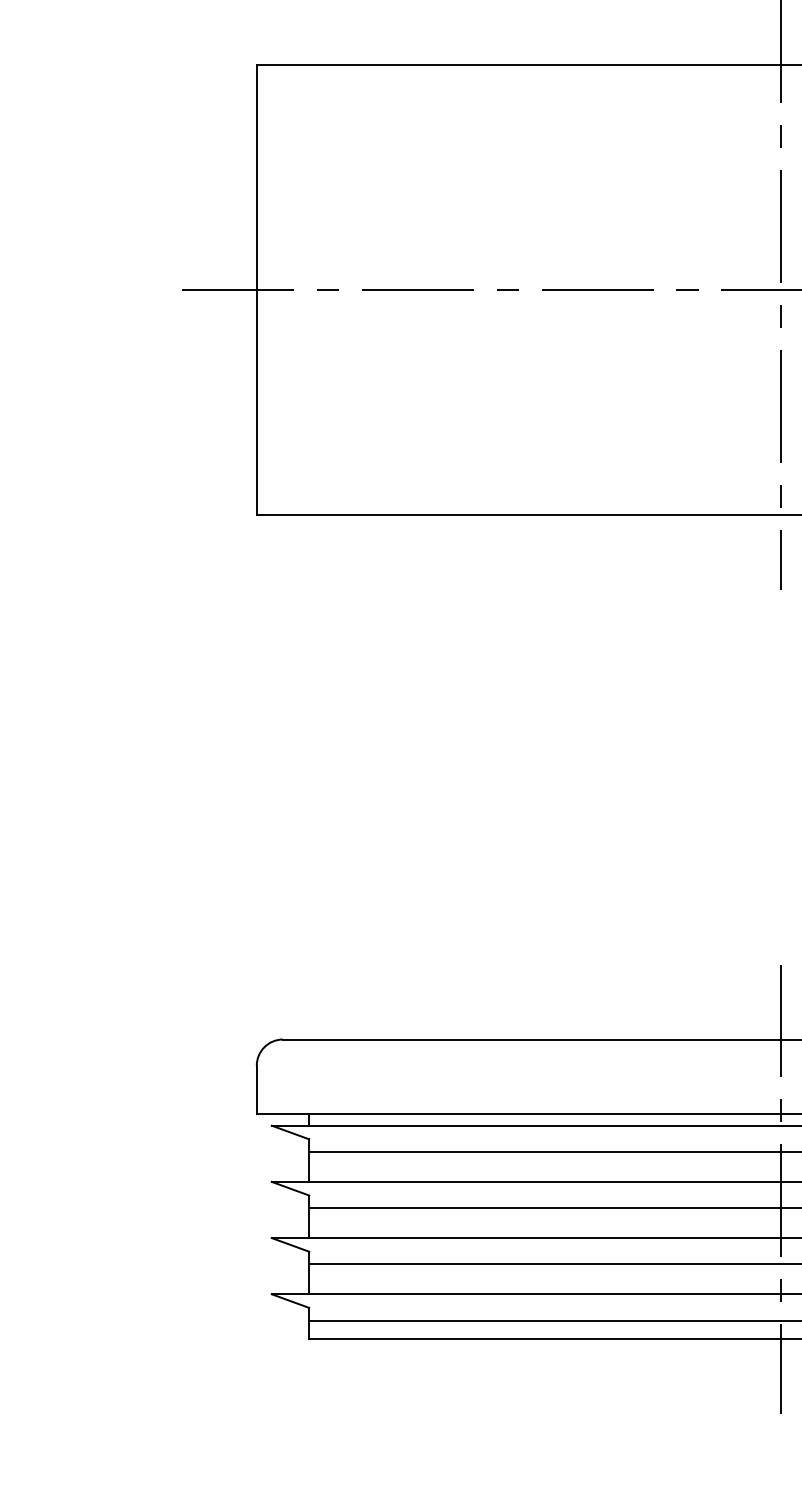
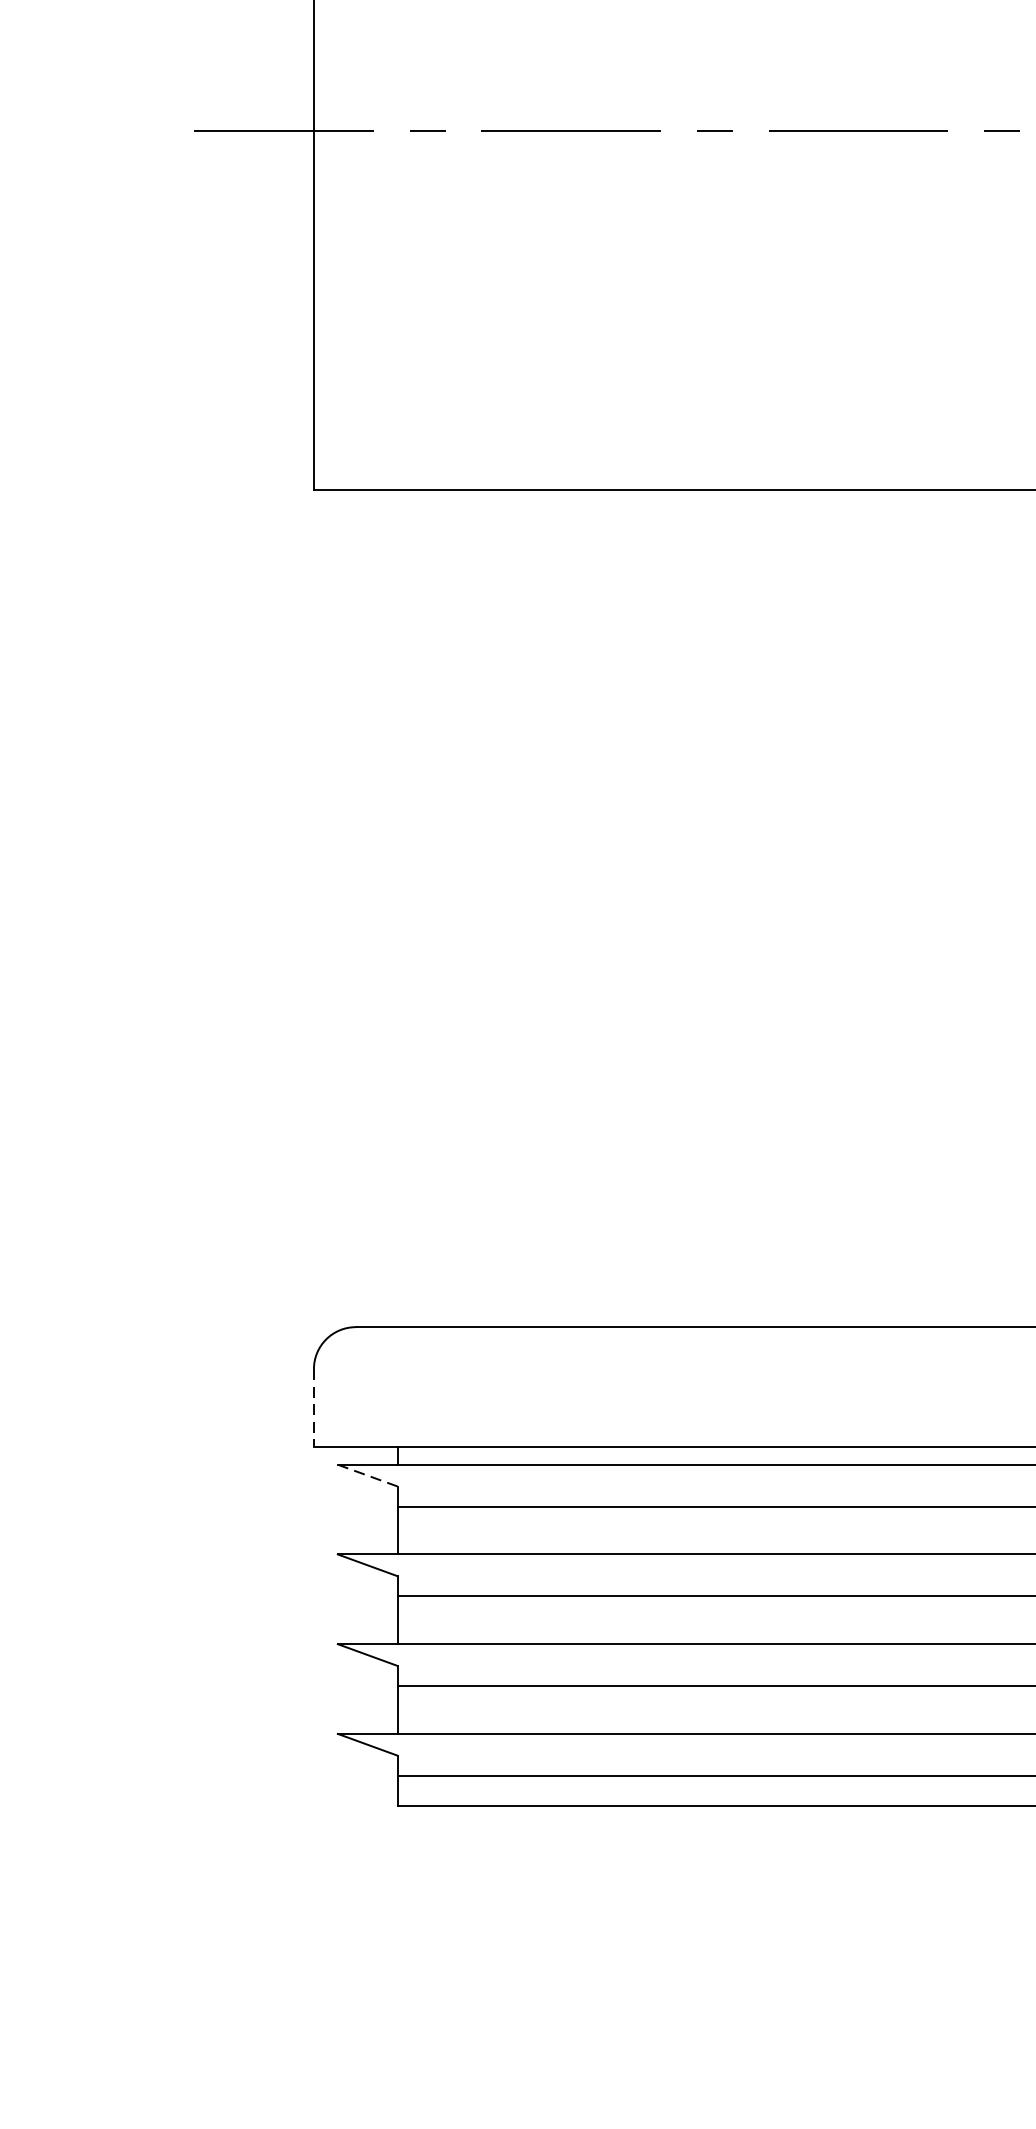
line: (256, 1090) -> (313, 1408), solid -> dashed
line: (290, 1132) -> (367, 1475), solid -> dashed

